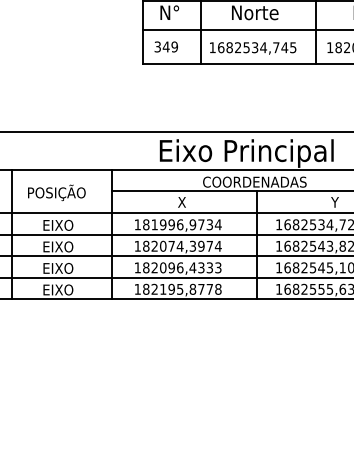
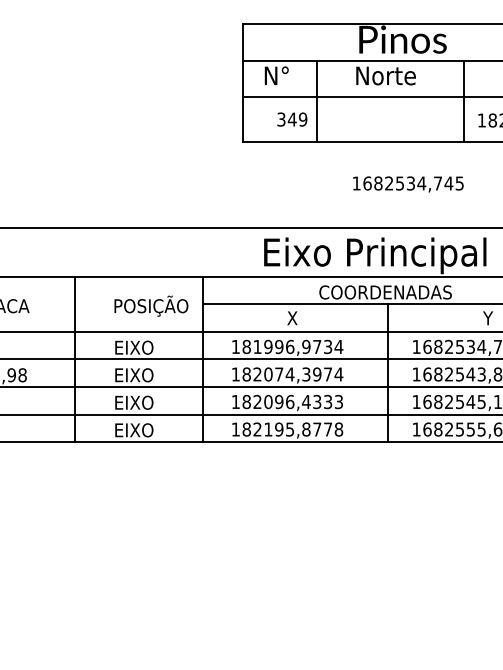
text: (166, 46) -> (292, 119), moved
text: (253, 48) -> (408, 184), moved
text: (56, 192) -> (151, 305), moved

